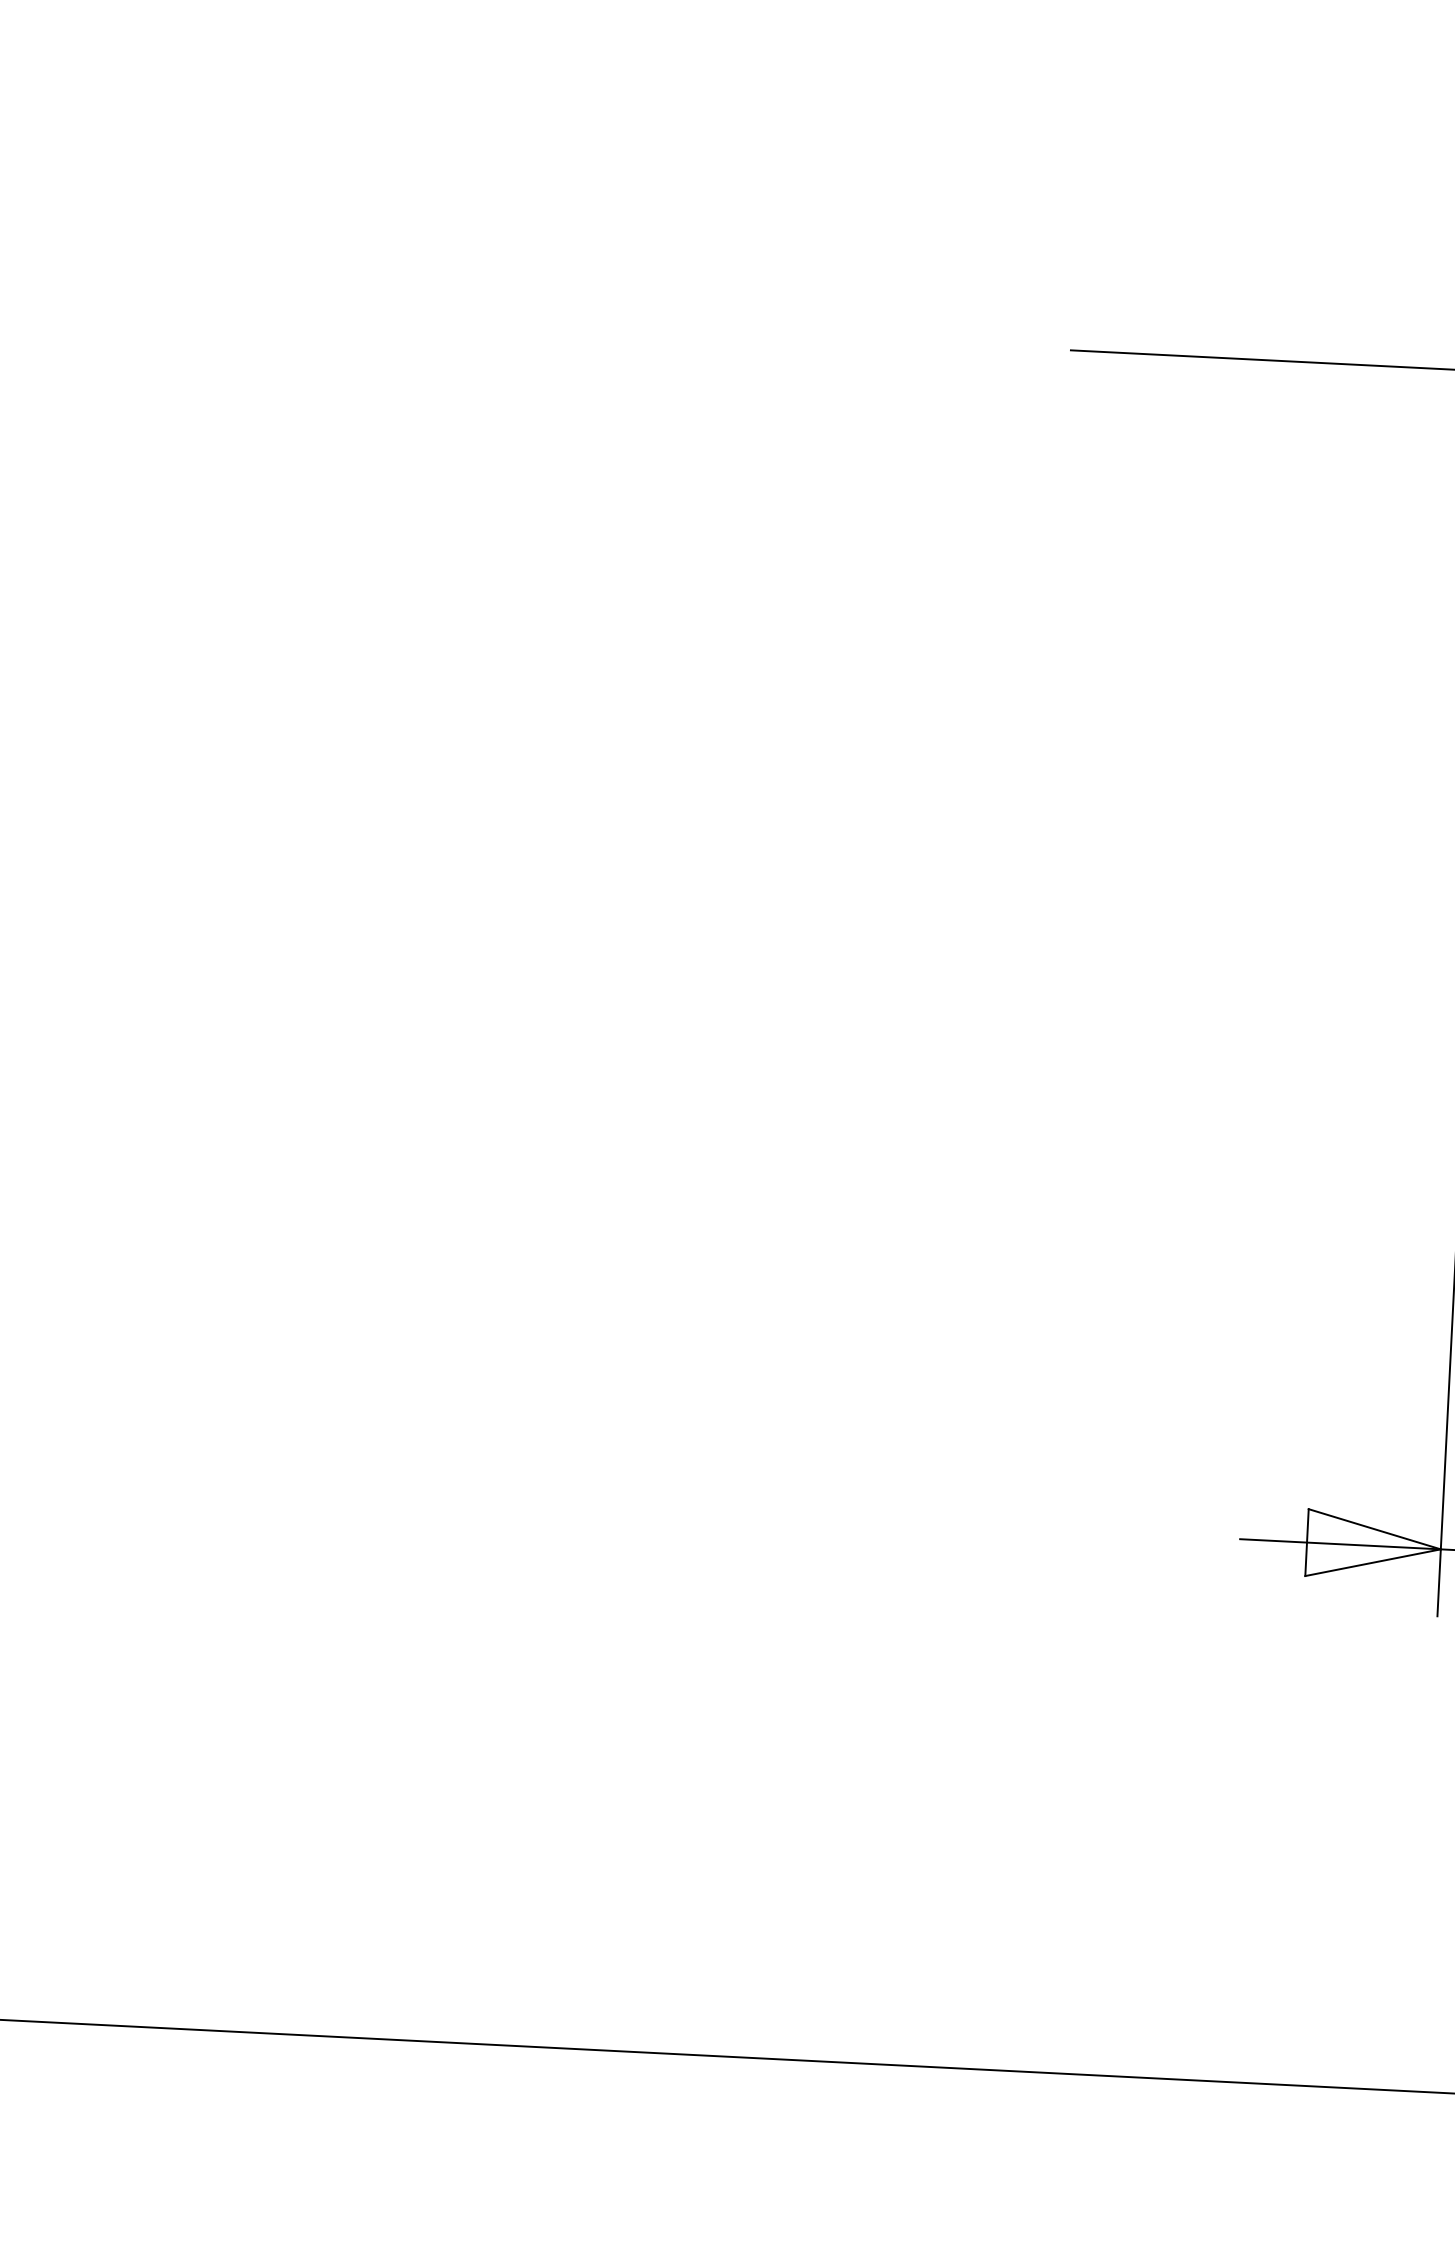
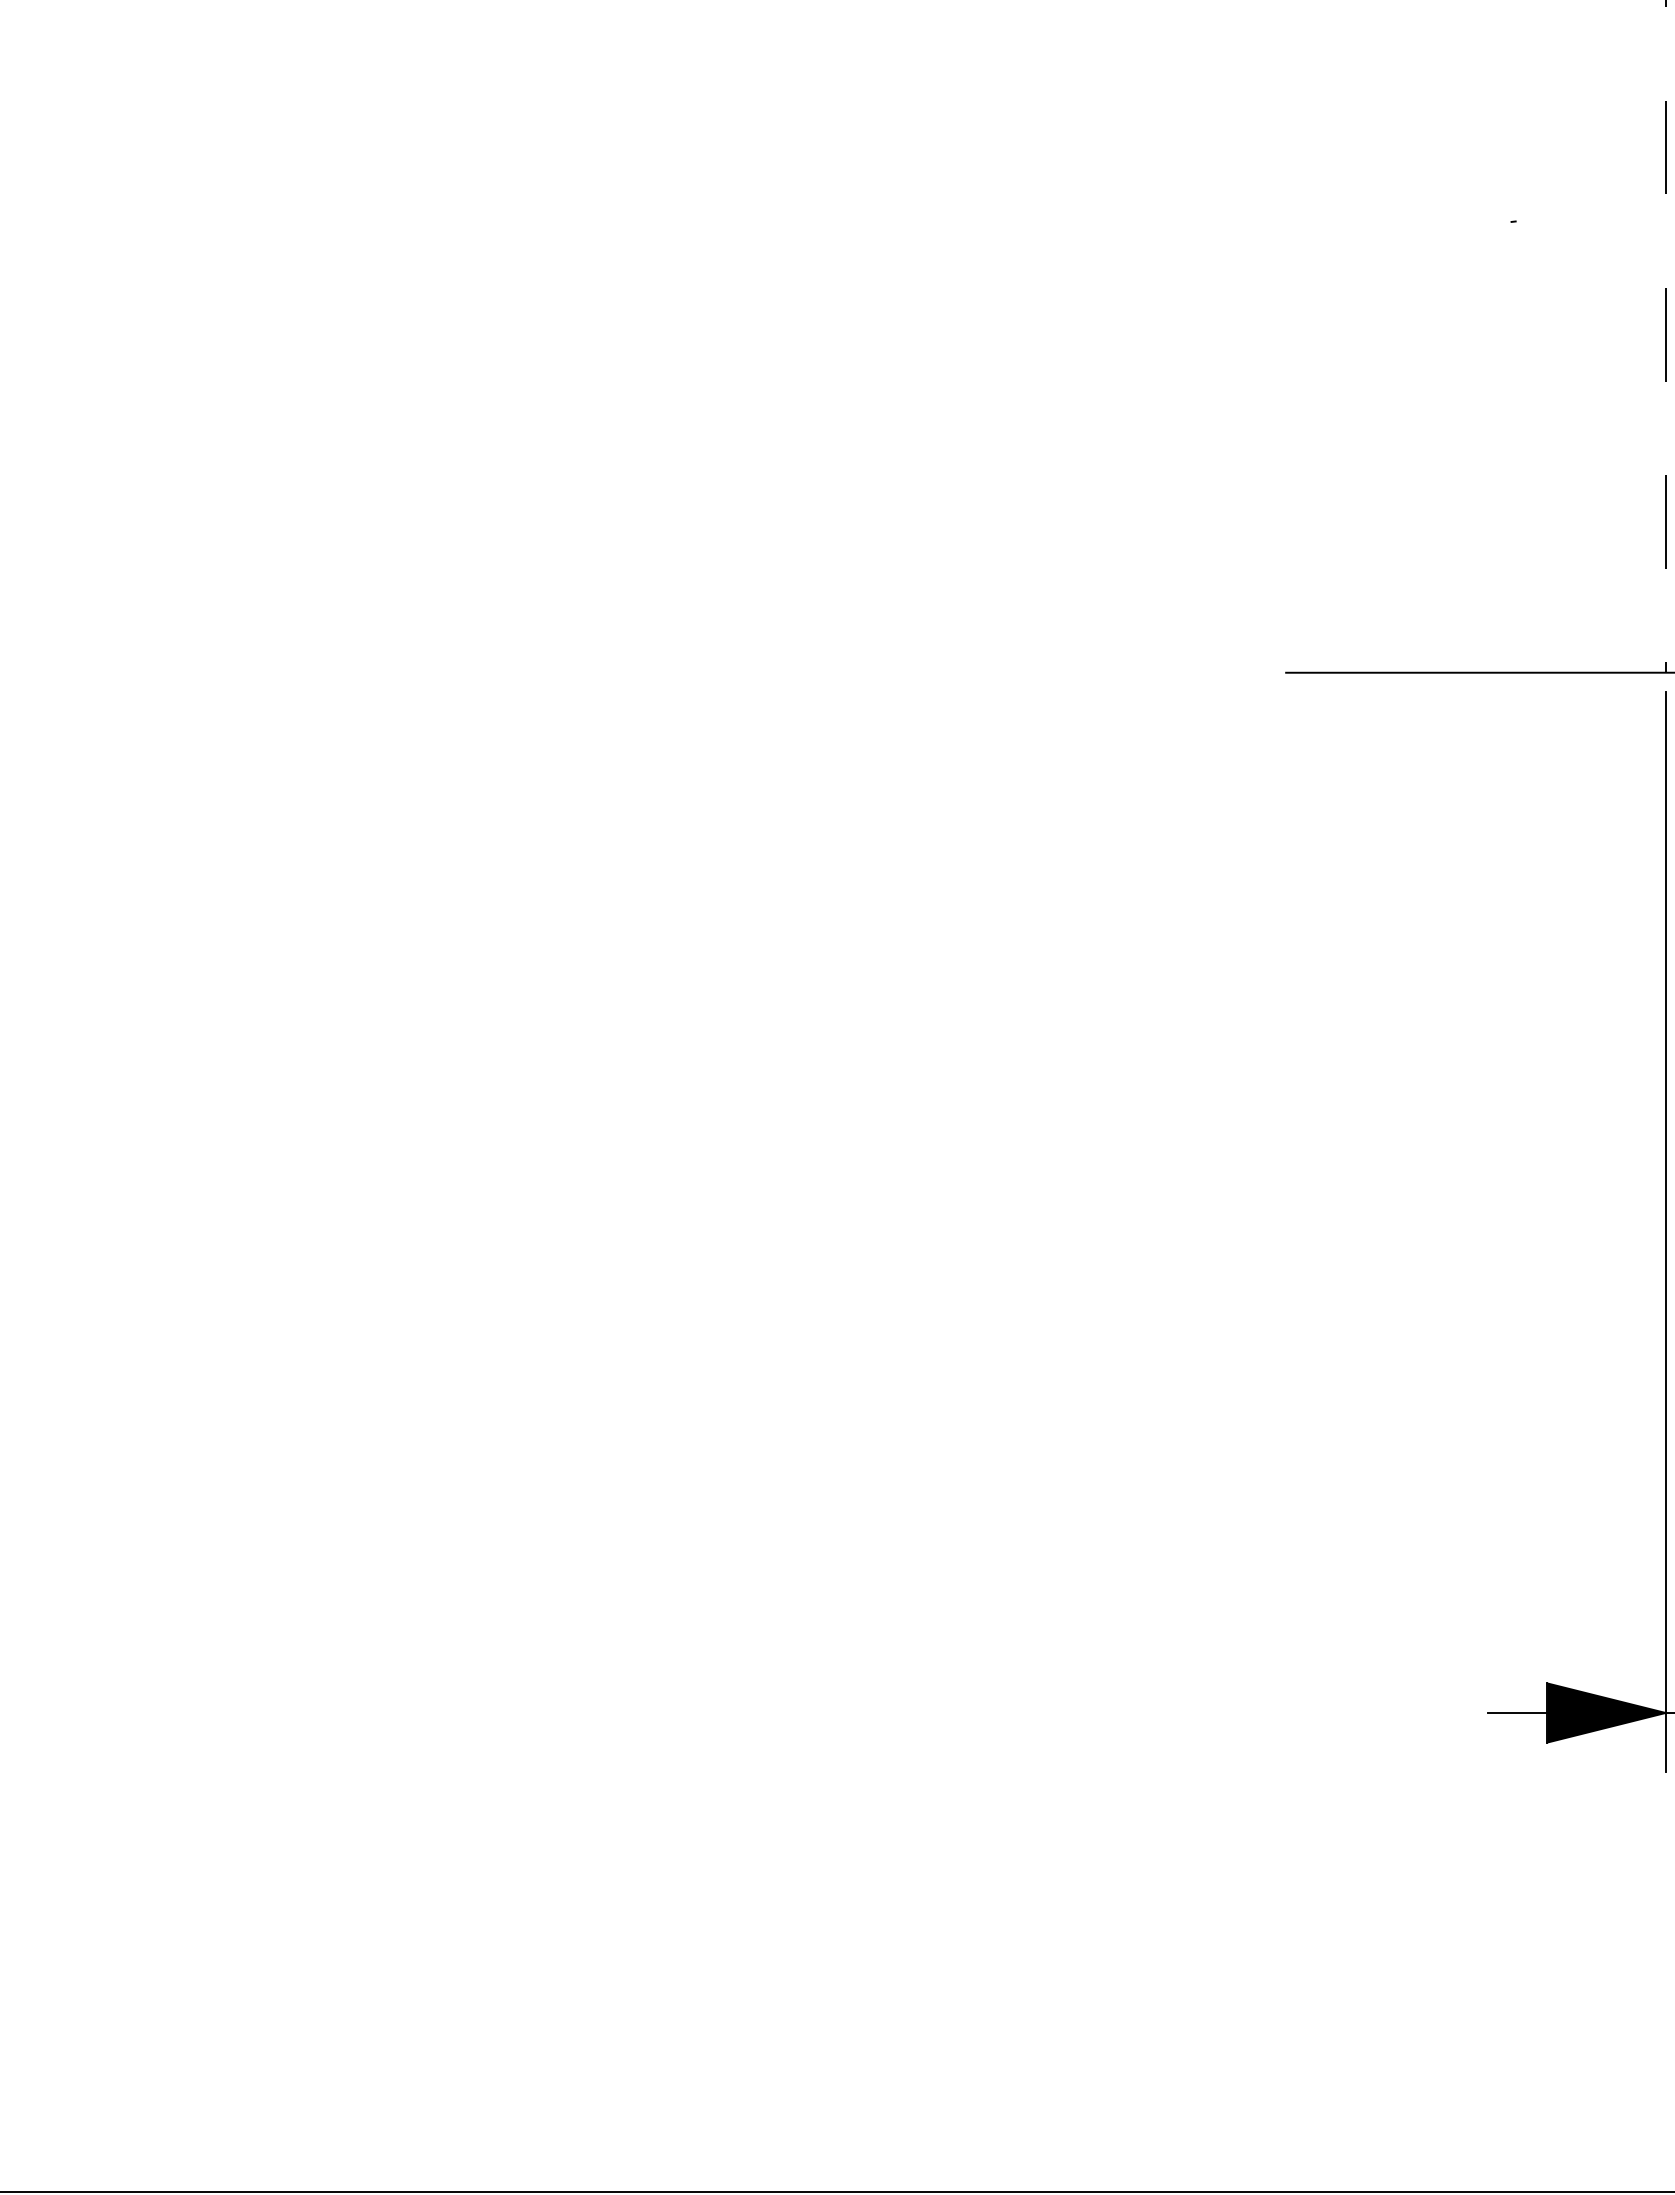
fill: (1373, 1545) -> (1606, 1712), added

